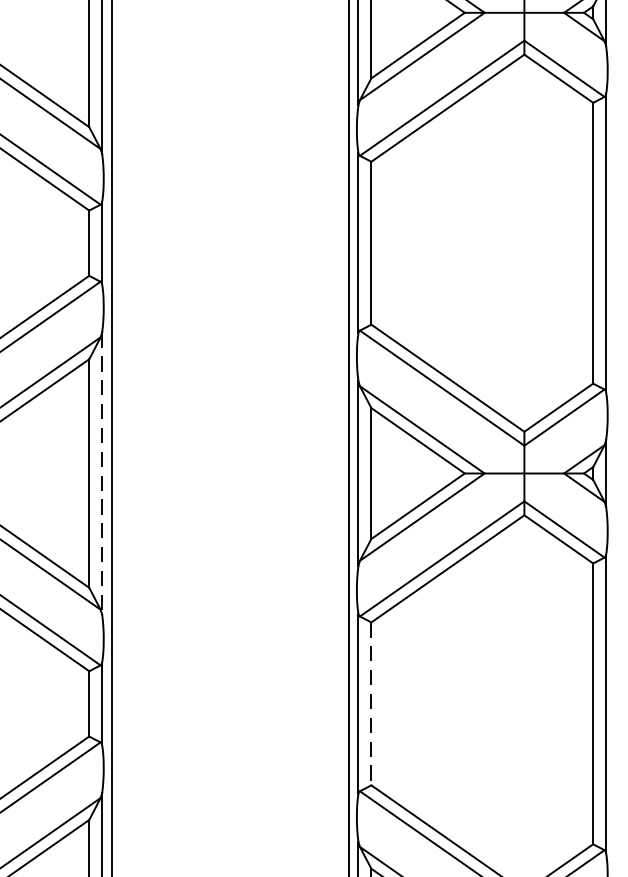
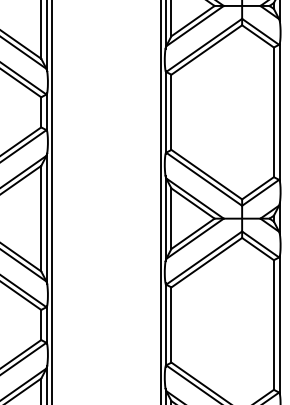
line: (102, 475) -> (47, 219), dashed -> solid
line: (371, 704) -> (171, 325), dashed -> solid

